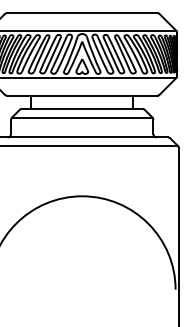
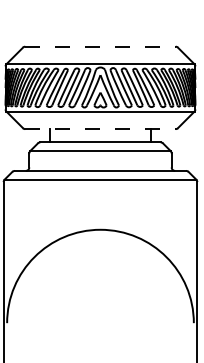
line: (82, 13) -> (100, 46), solid -> dashed
line: (82, 96) -> (100, 129), solid -> dashed

